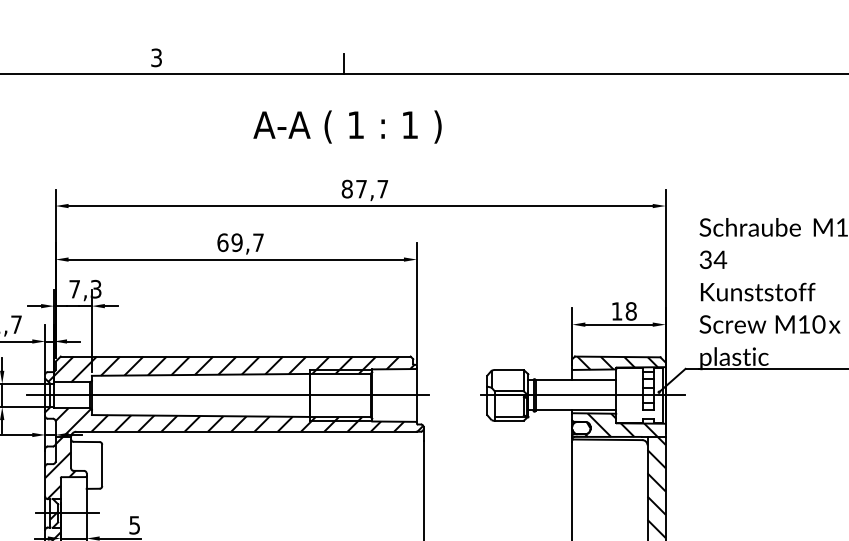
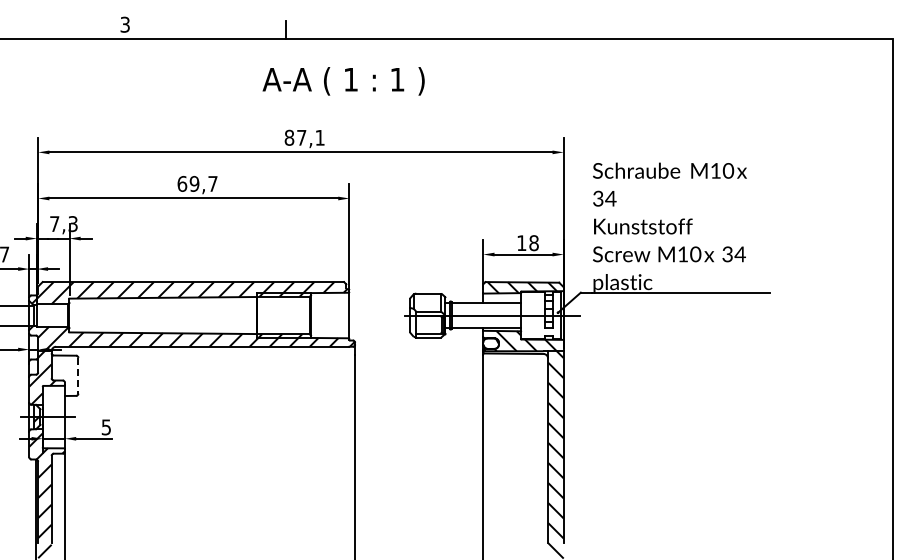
text: (347, 127) -> (343, 81), moved
text: (382, 188) -> (319, 137), 87,7 -> 87,1
line: (227, 395) -> (186, 315), removed
line: (102, 465) -> (78, 375), solid -> dashed

